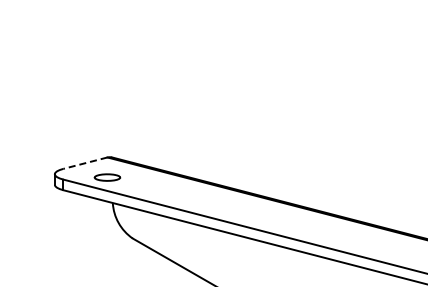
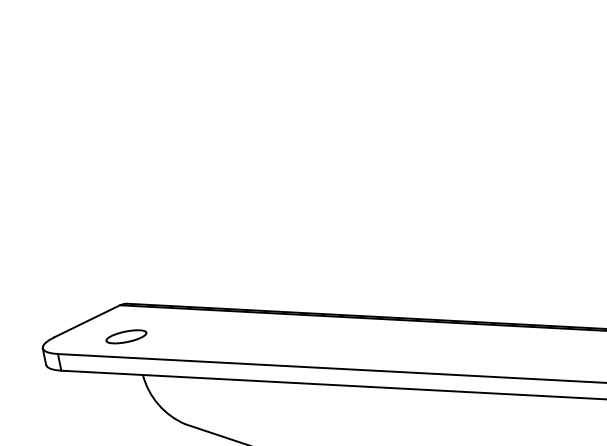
line: (85, 163) -> (87, 321), dashed -> solid

